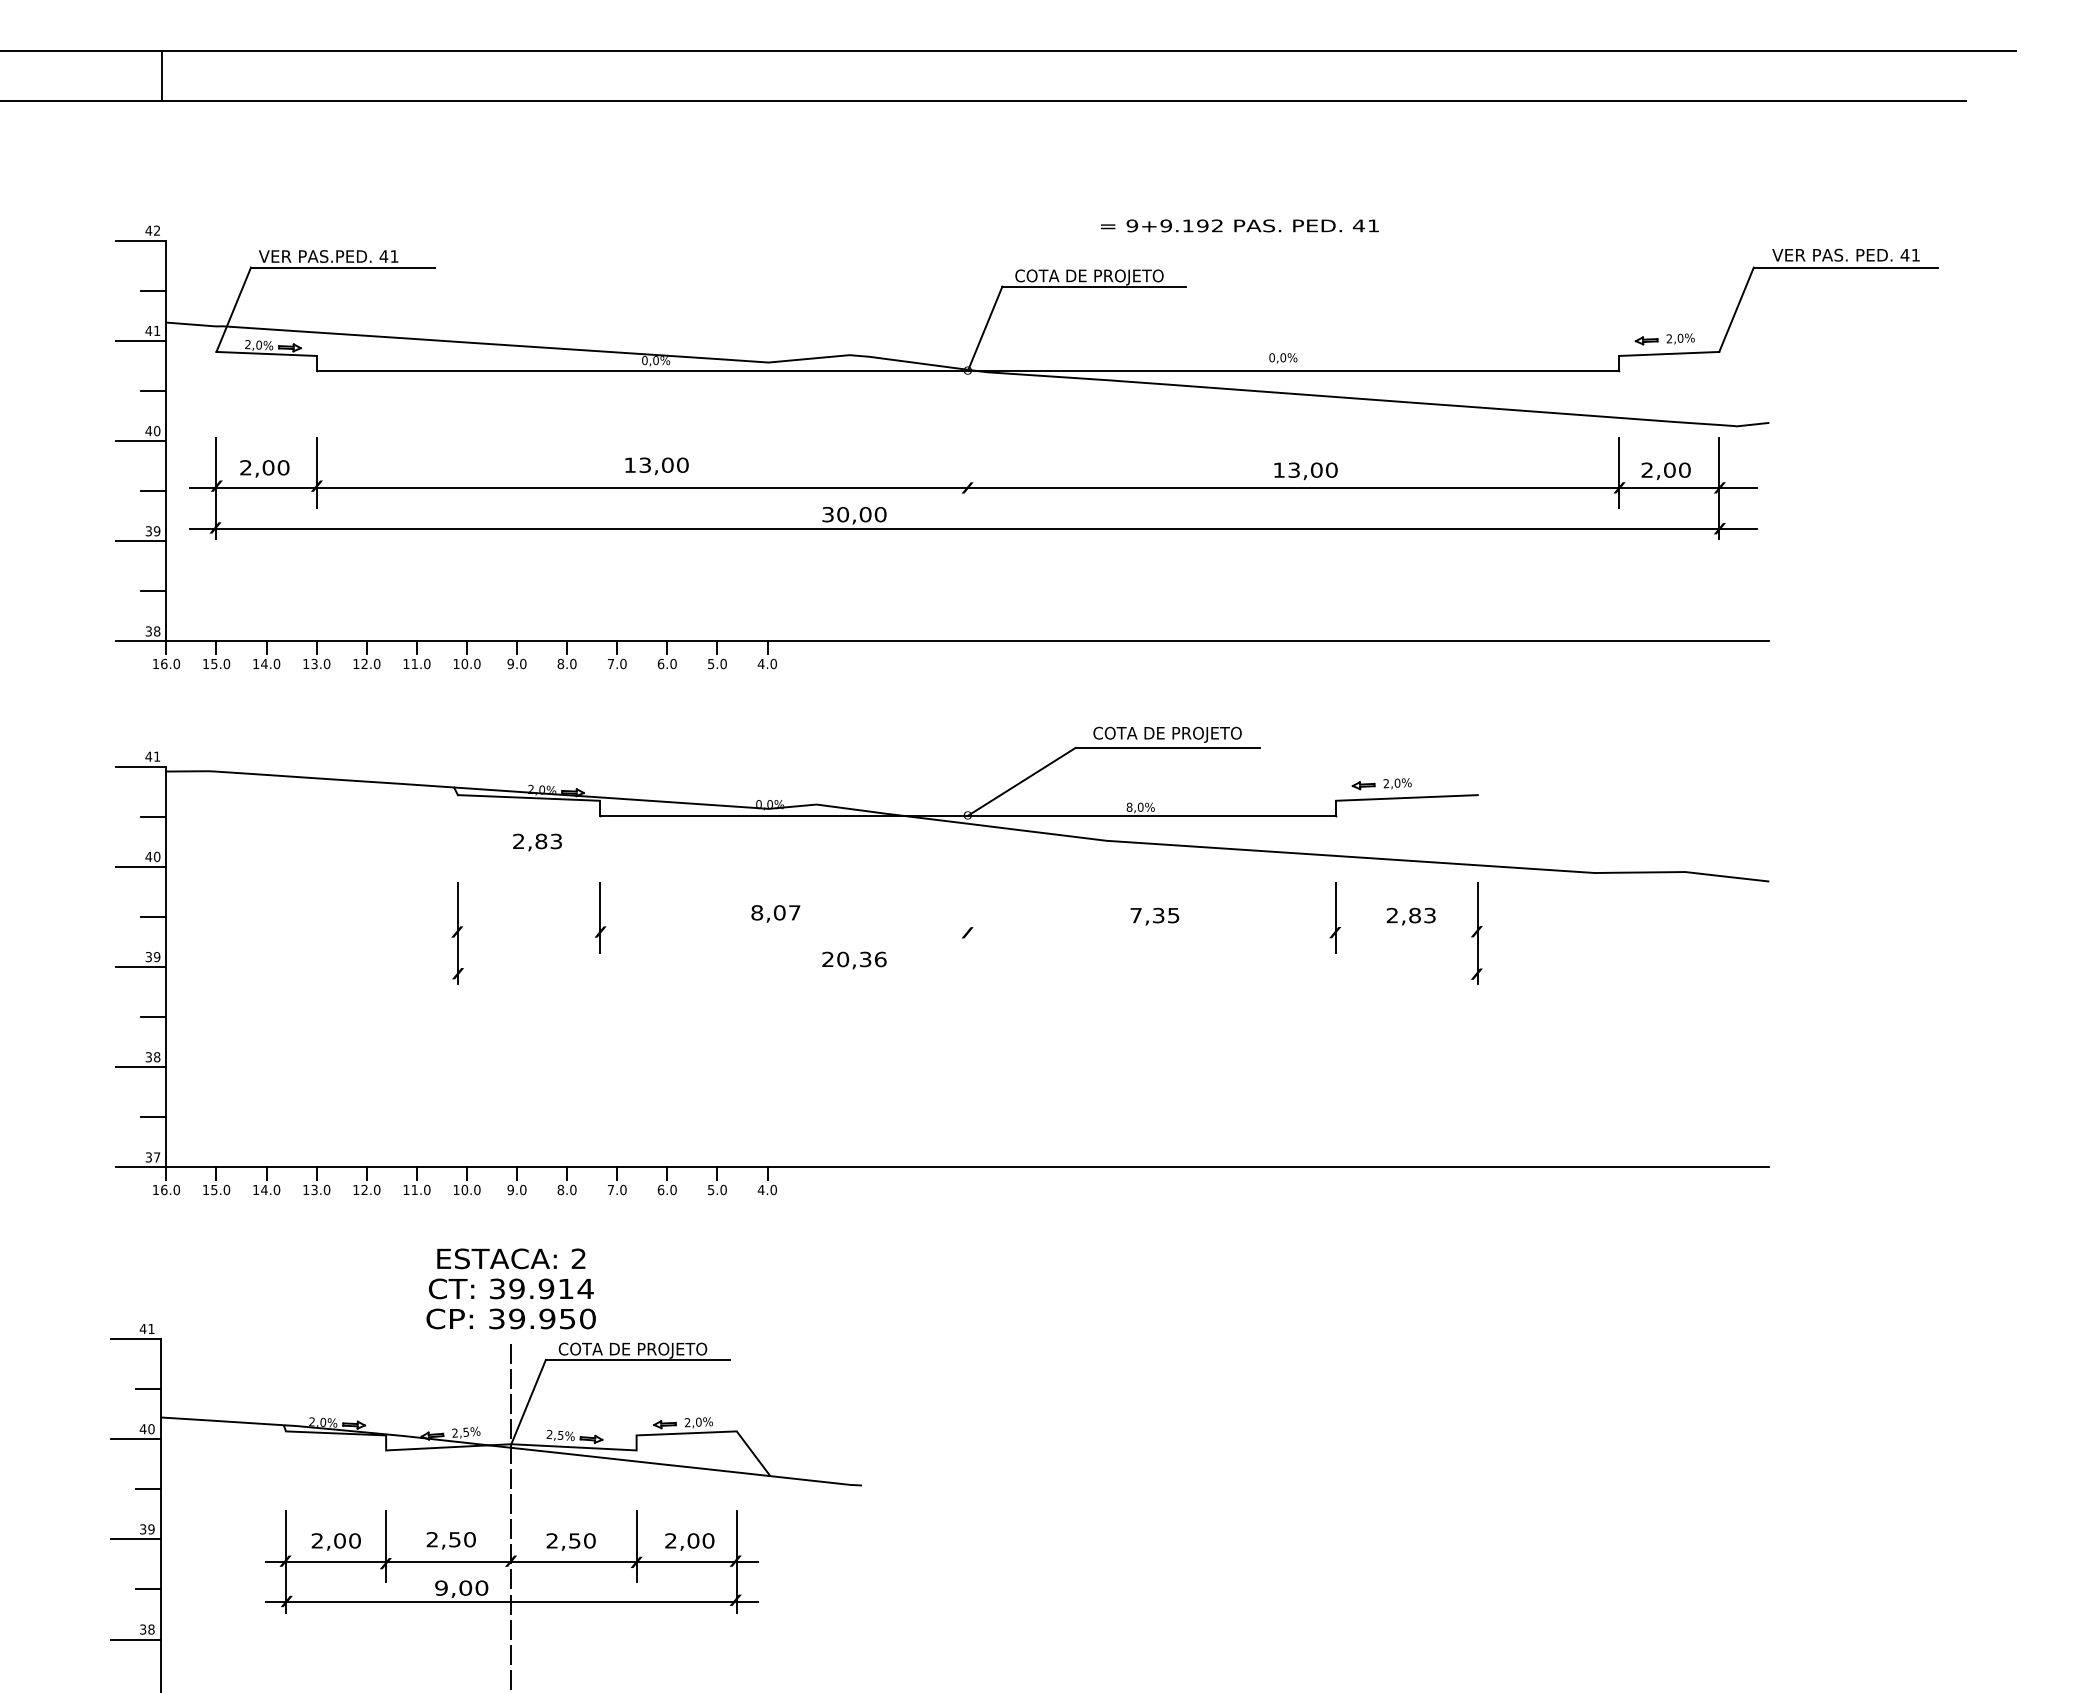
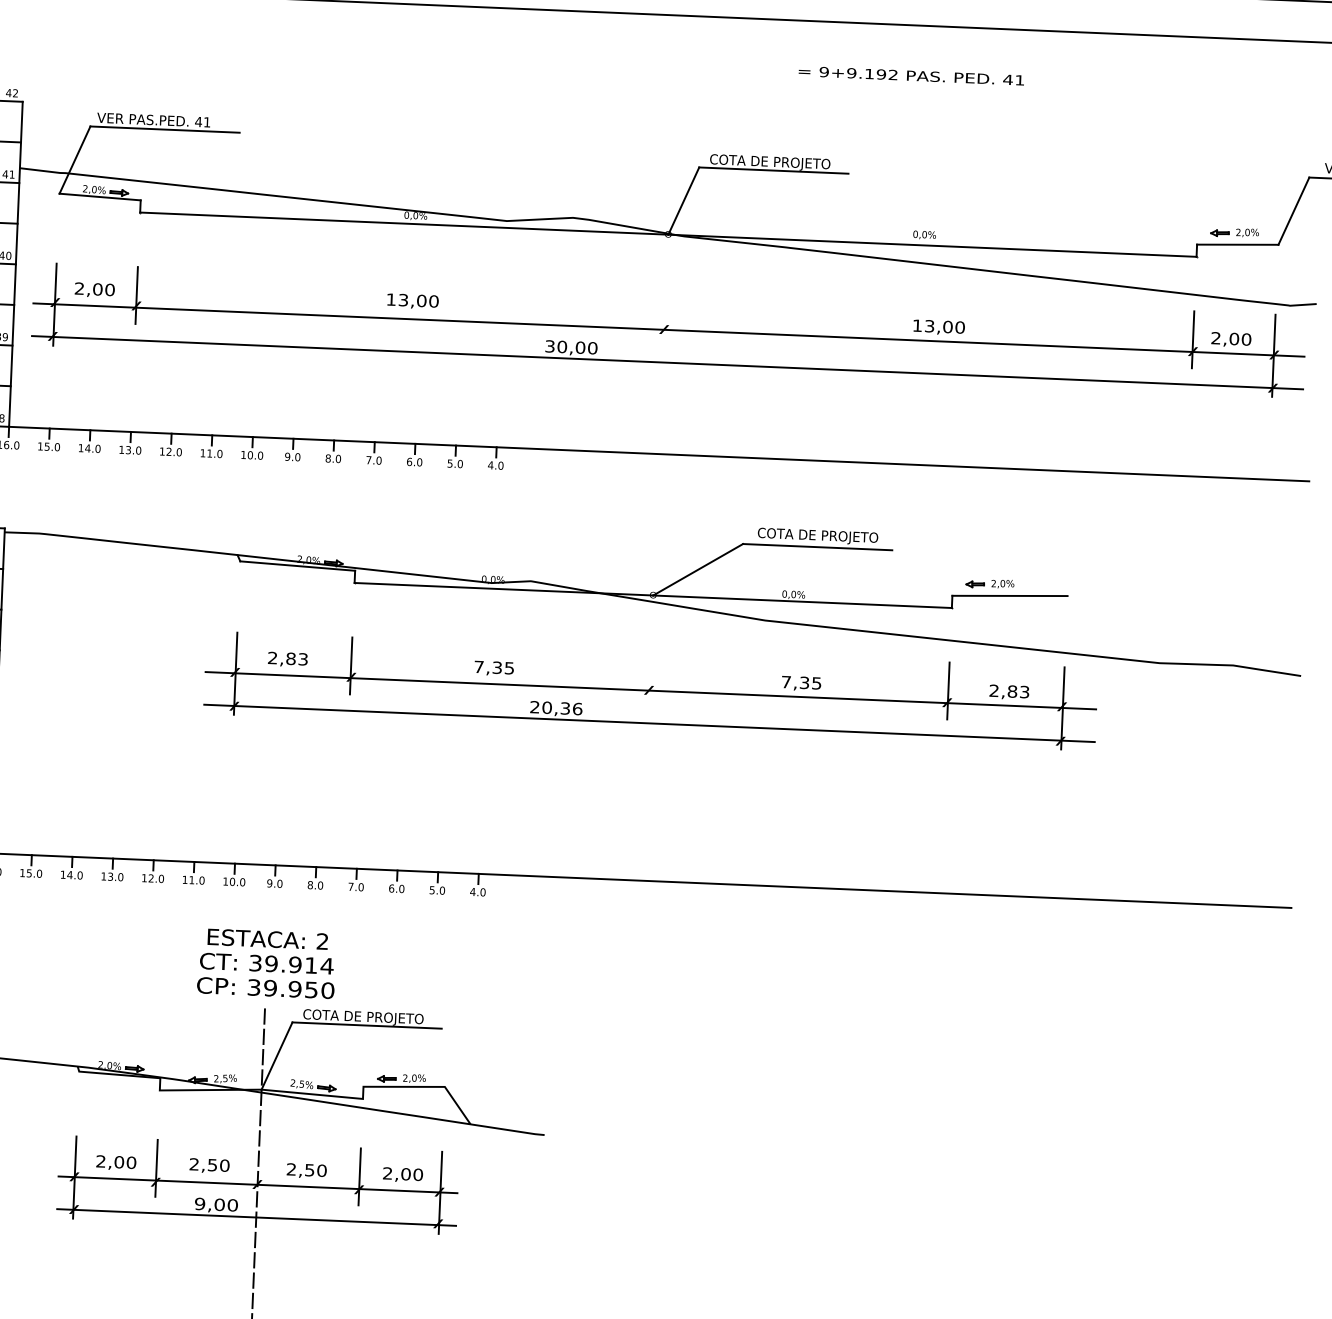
text: (1239, 225) -> (911, 75), moved
text: (1129, 807) -> (784, 594), 8,0% -> 0,0%
text: (537, 842) -> (287, 659), moved
text: (775, 912) -> (493, 667), 8,07 -> 7,35
line: (969, 933) -> (650, 690), added
line: (969, 973) -> (649, 723), added

